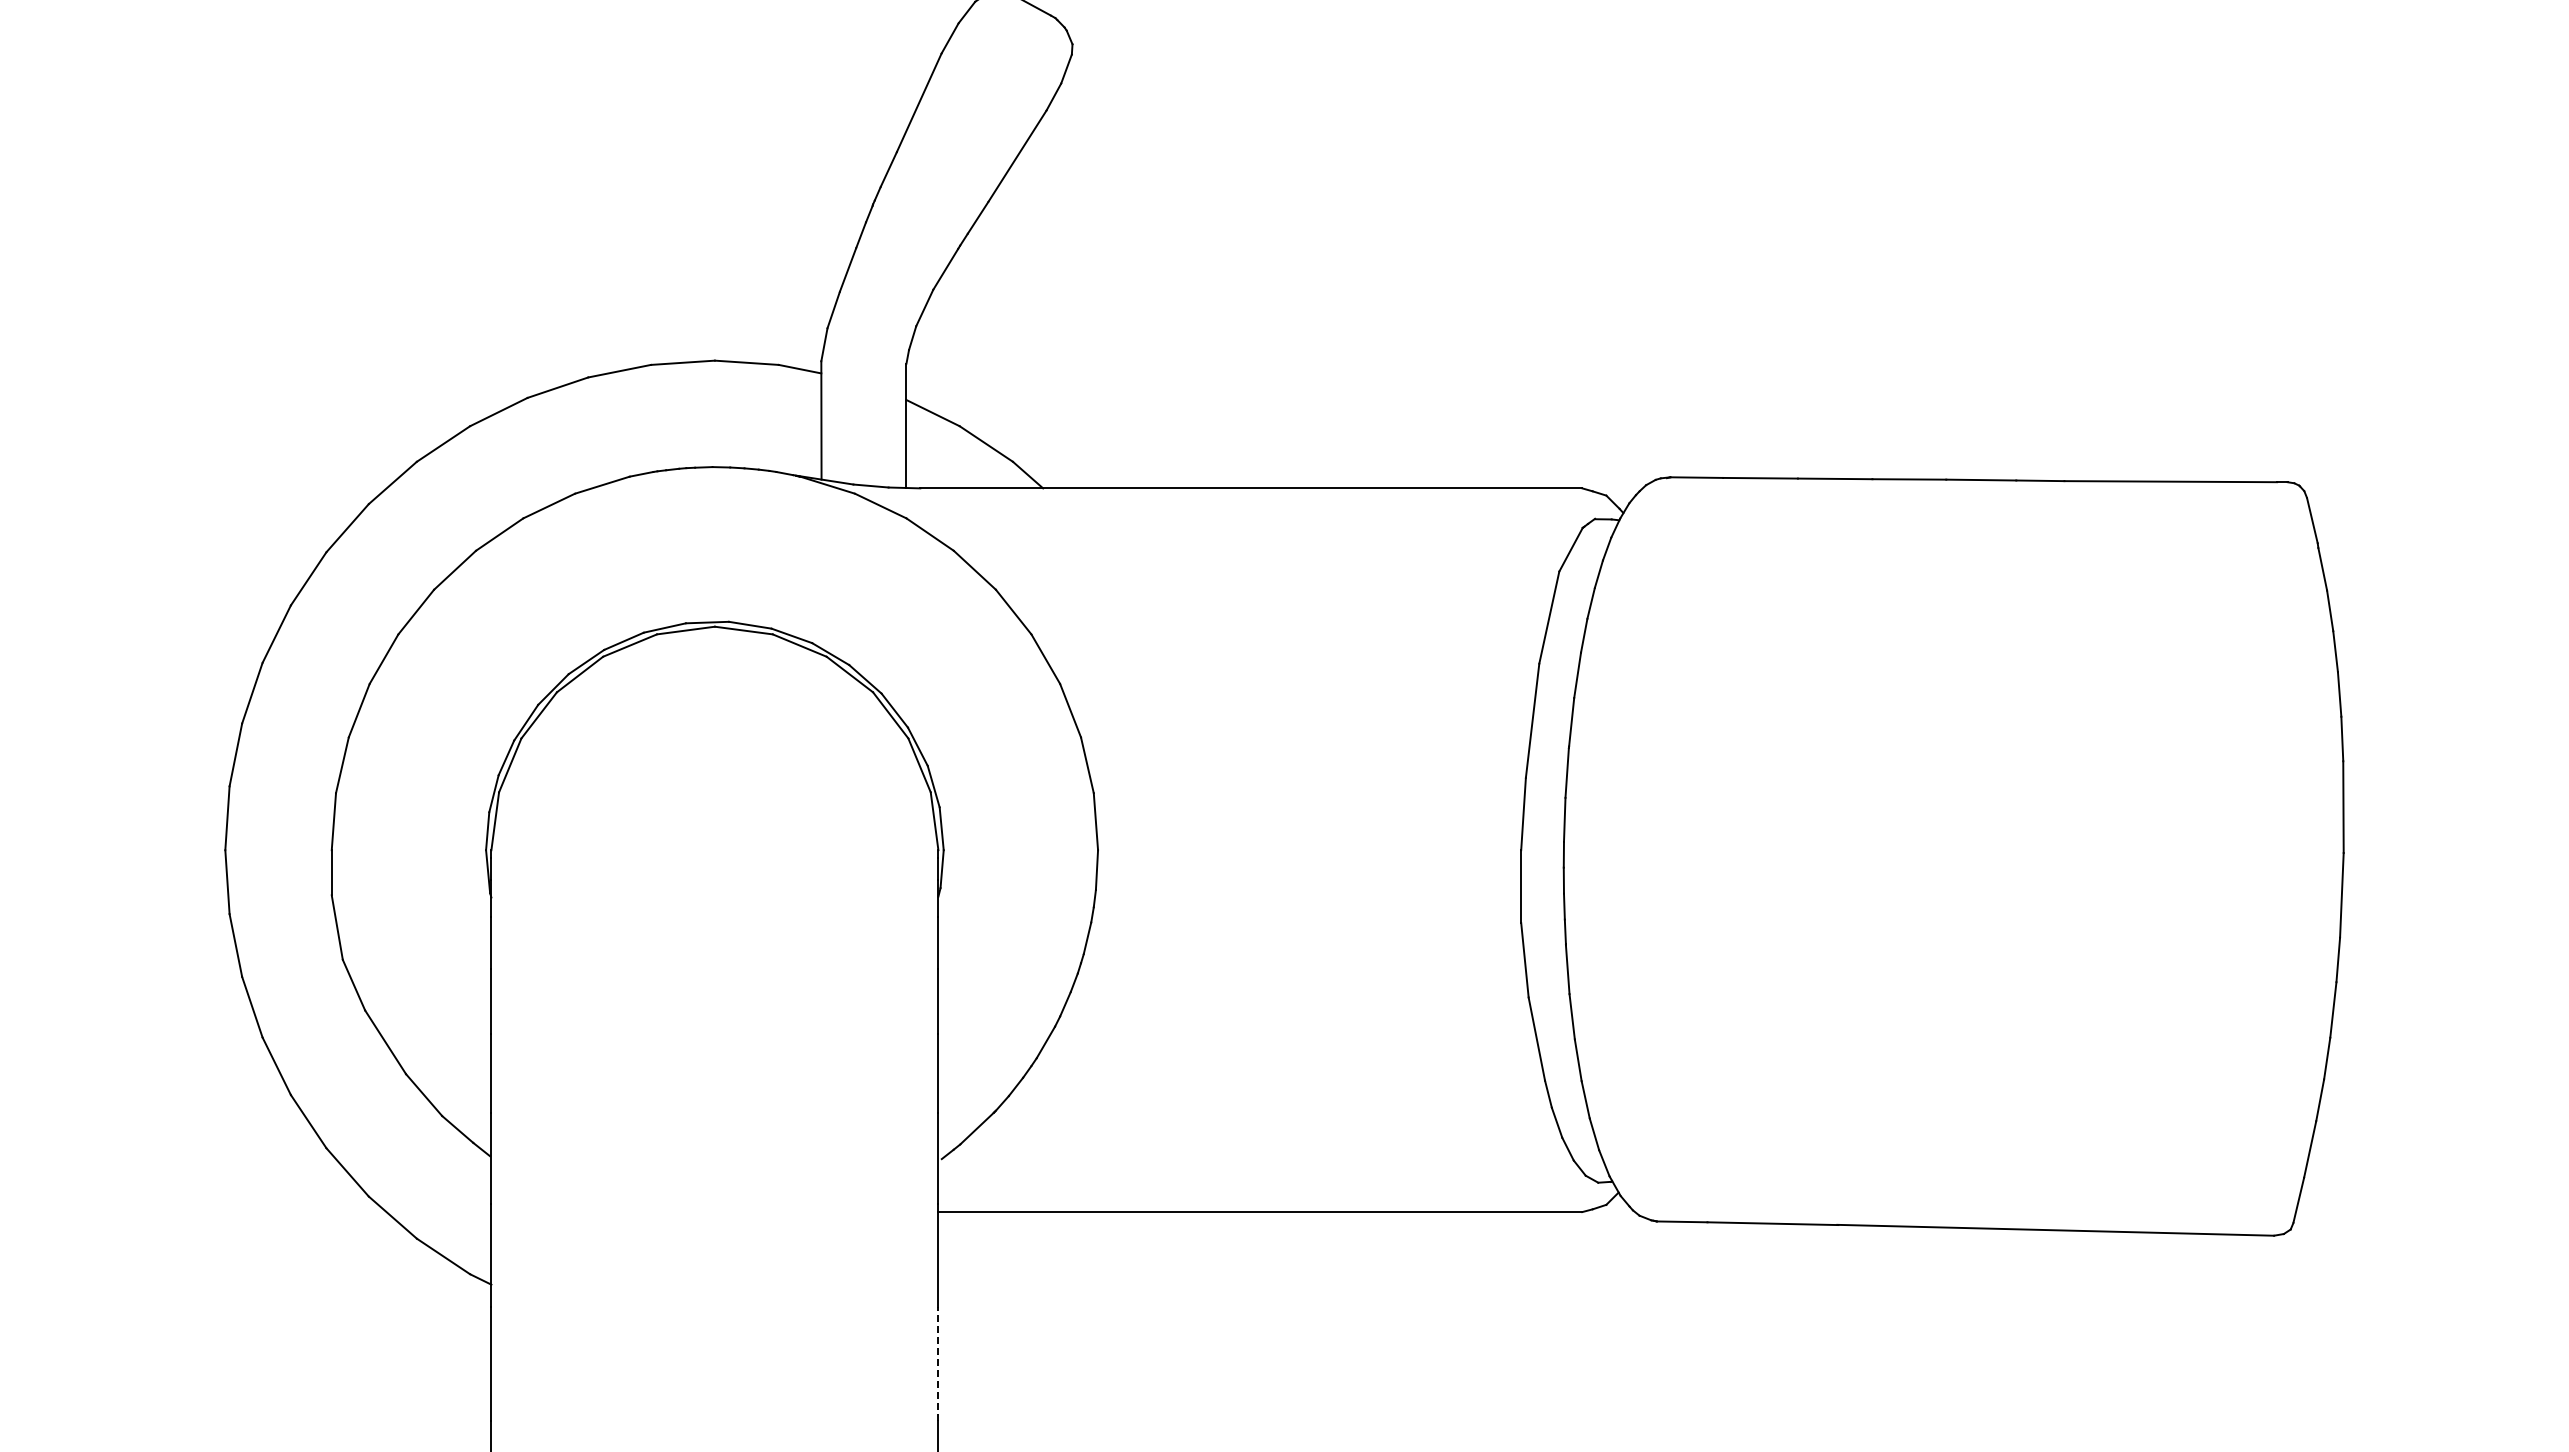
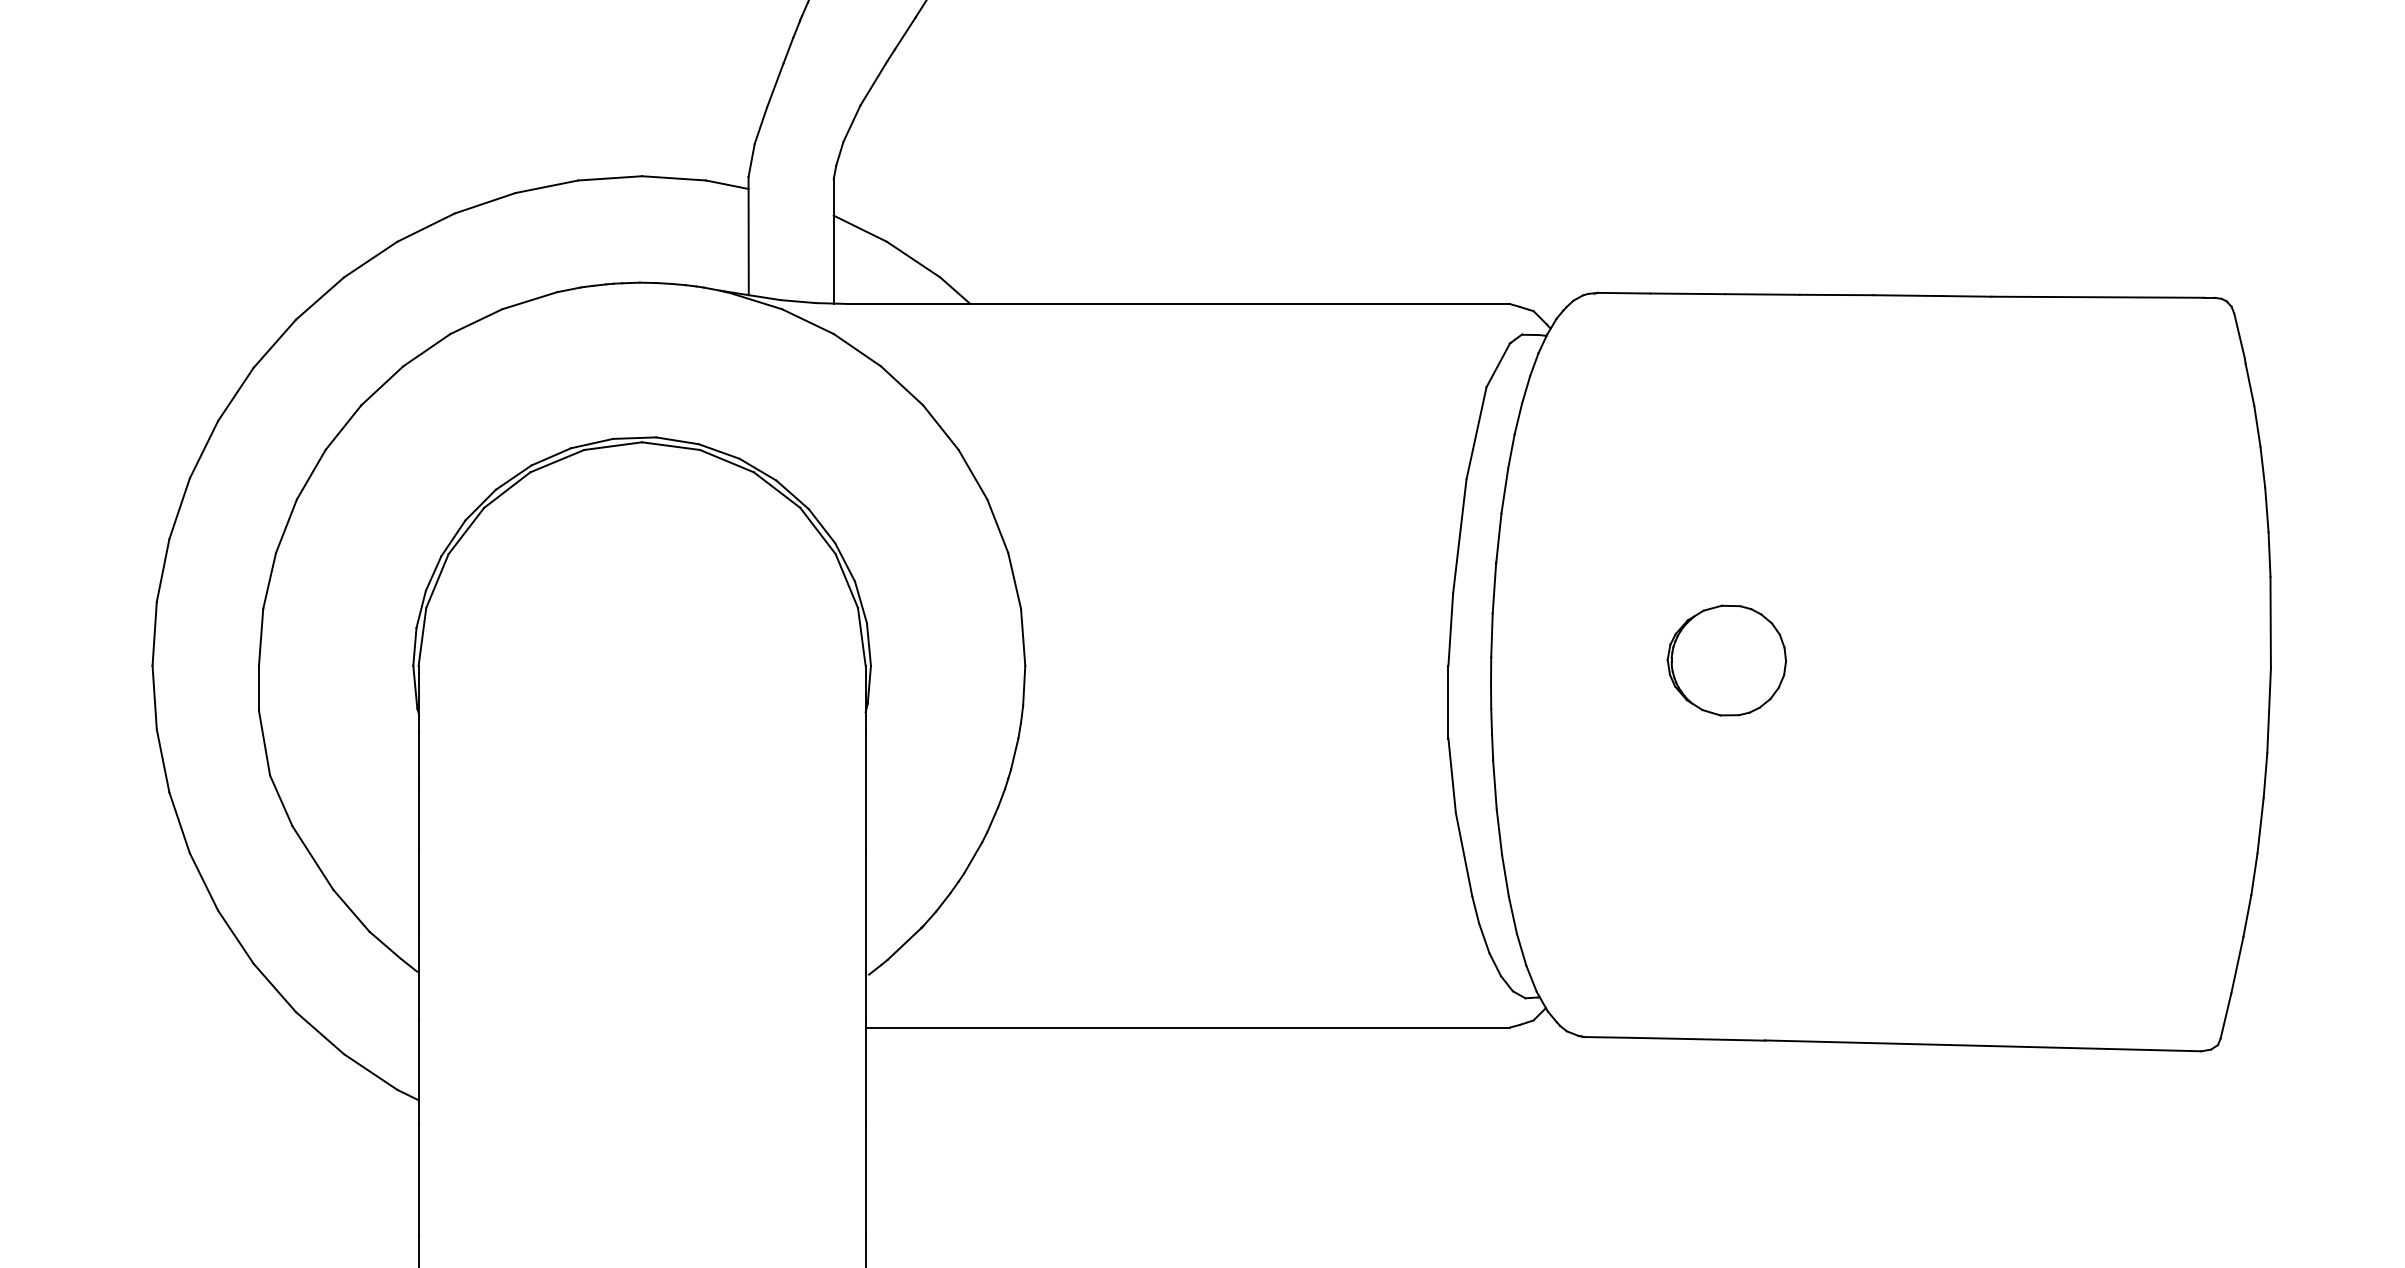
part: (1799, 844) -> (1726, 660), added
line: (938, 1363) -> (865, 1179), dashed -> solid

